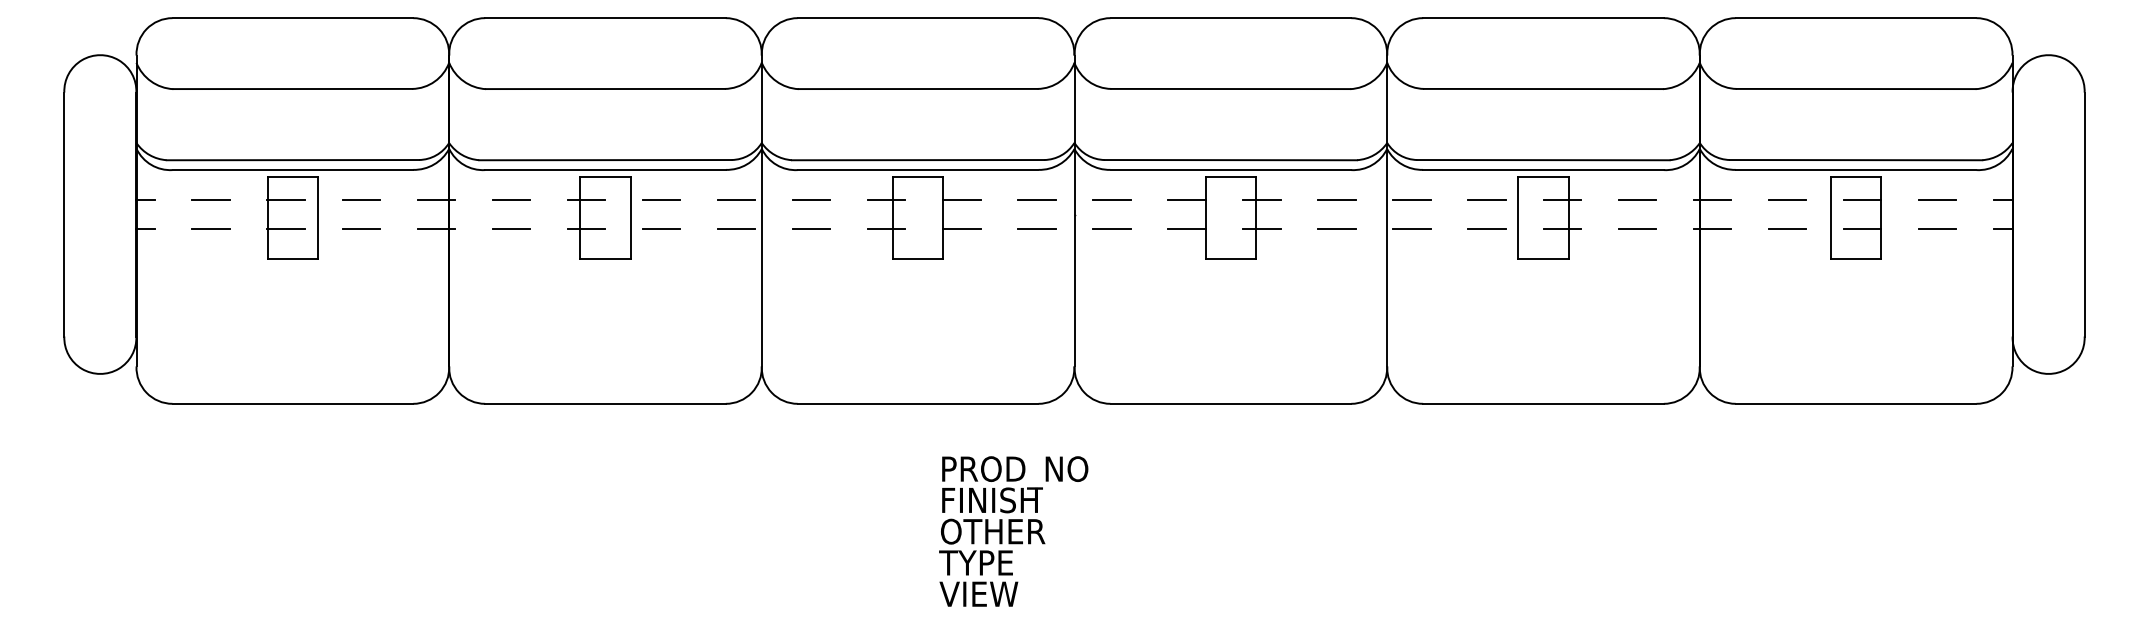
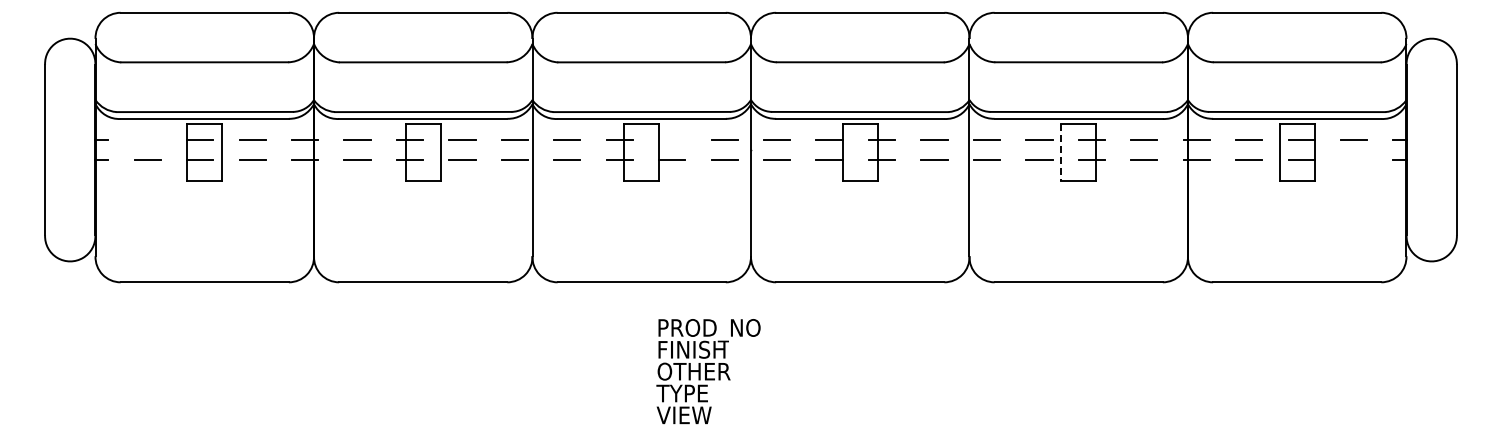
line: (210, 199) -> (147, 139), removed
line: (962, 199) -> (672, 139), removed
line: (1518, 218) -> (1061, 152), solid -> dashed
line: (1938, 229) -> (1354, 160), removed

